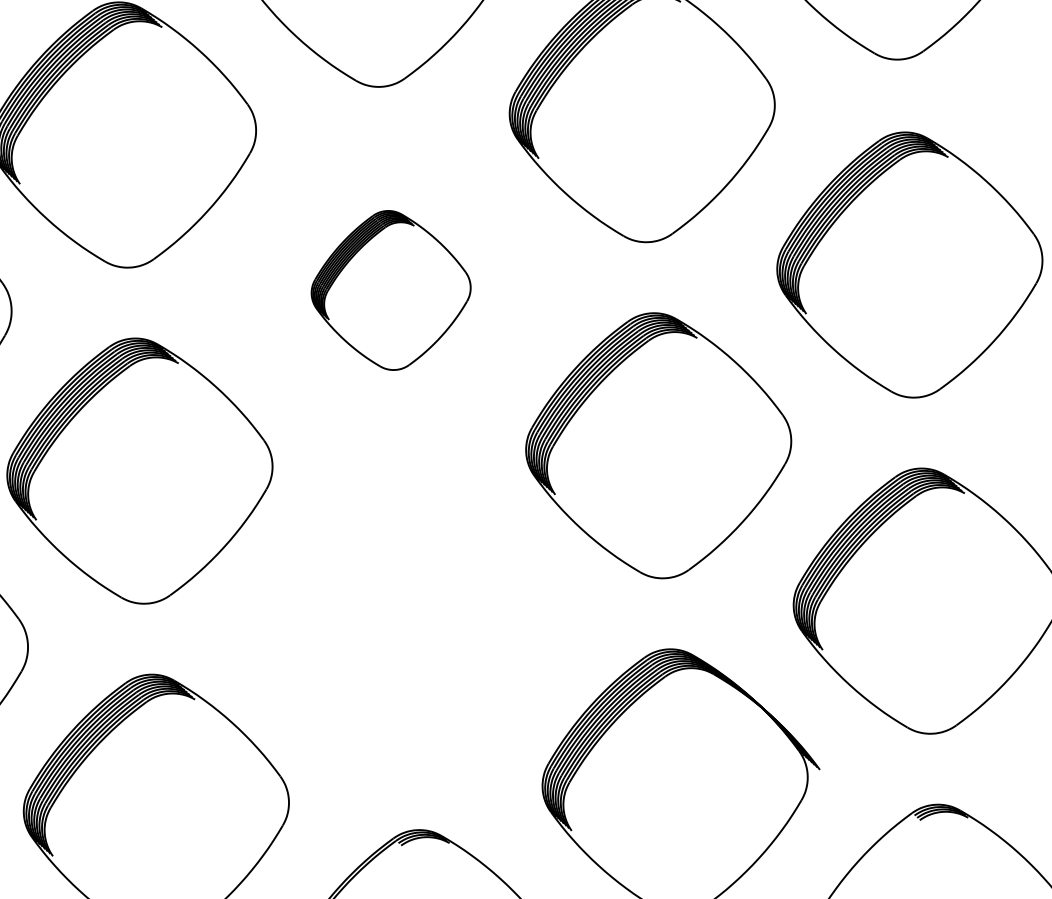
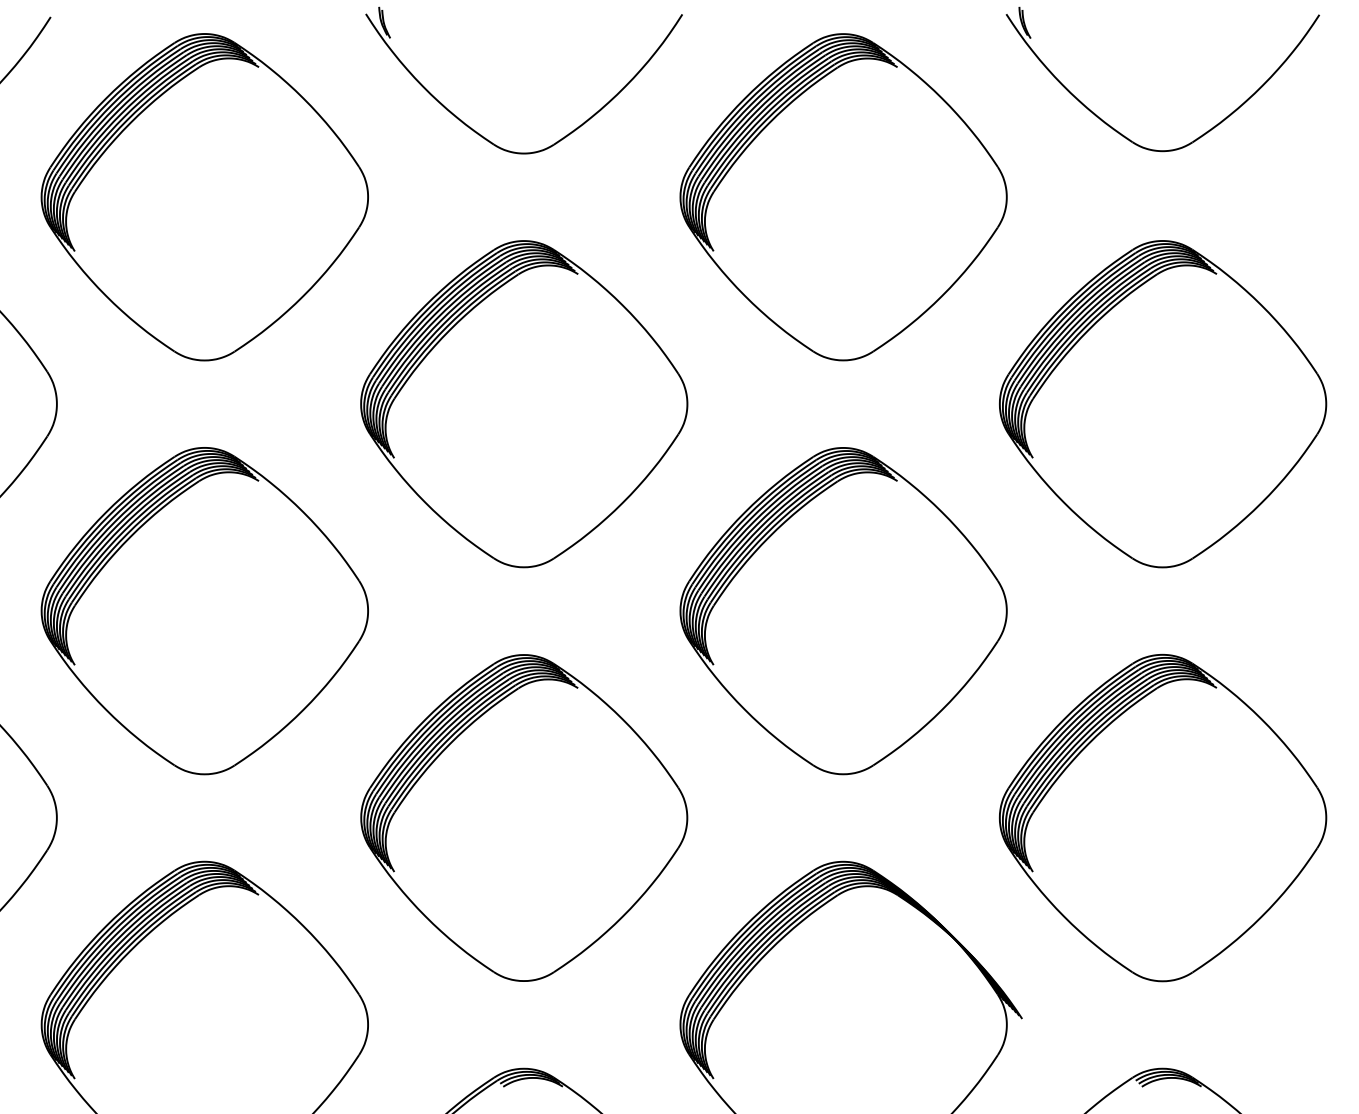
part: (391, 290) -> (524, 404), size x1.67
part: (407, 626) -> (524, 817), added

